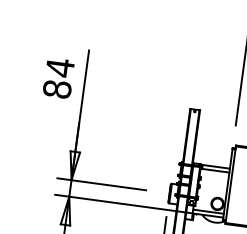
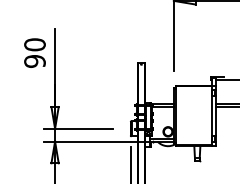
text: (58, 77) -> (34, 52), 84 -> 90

